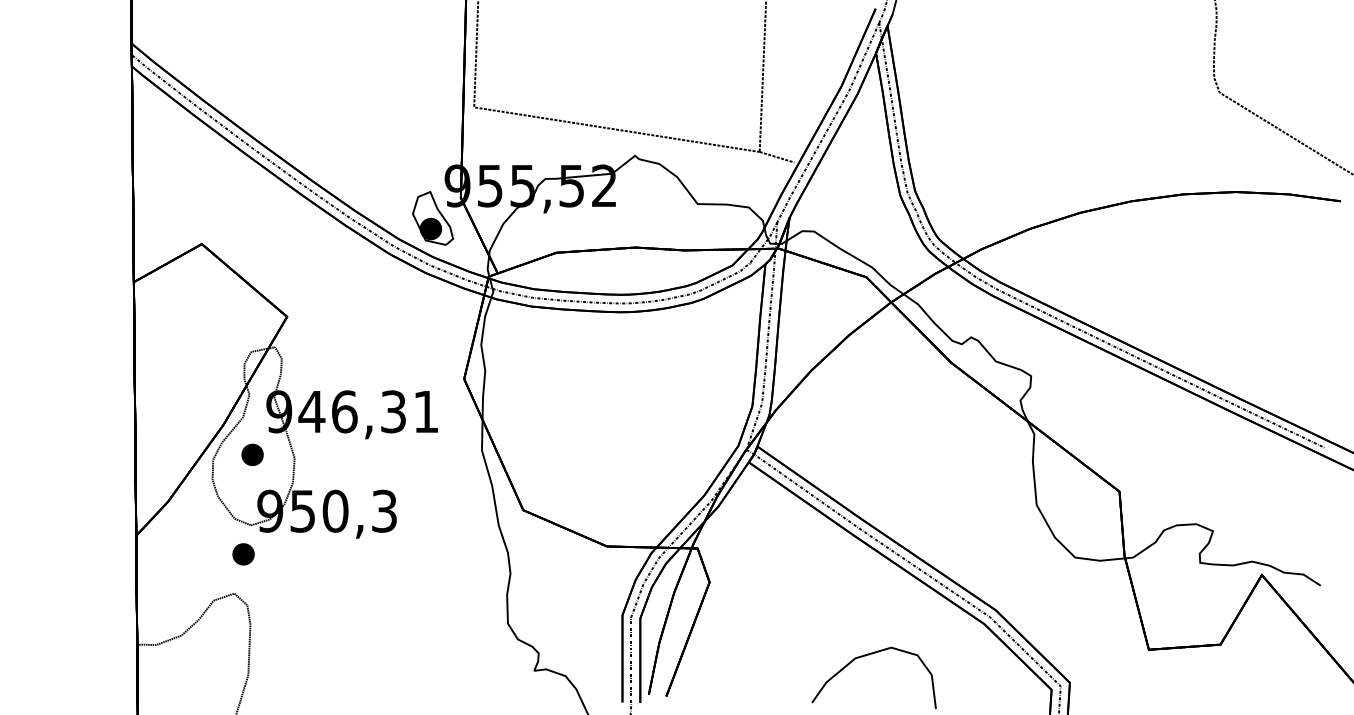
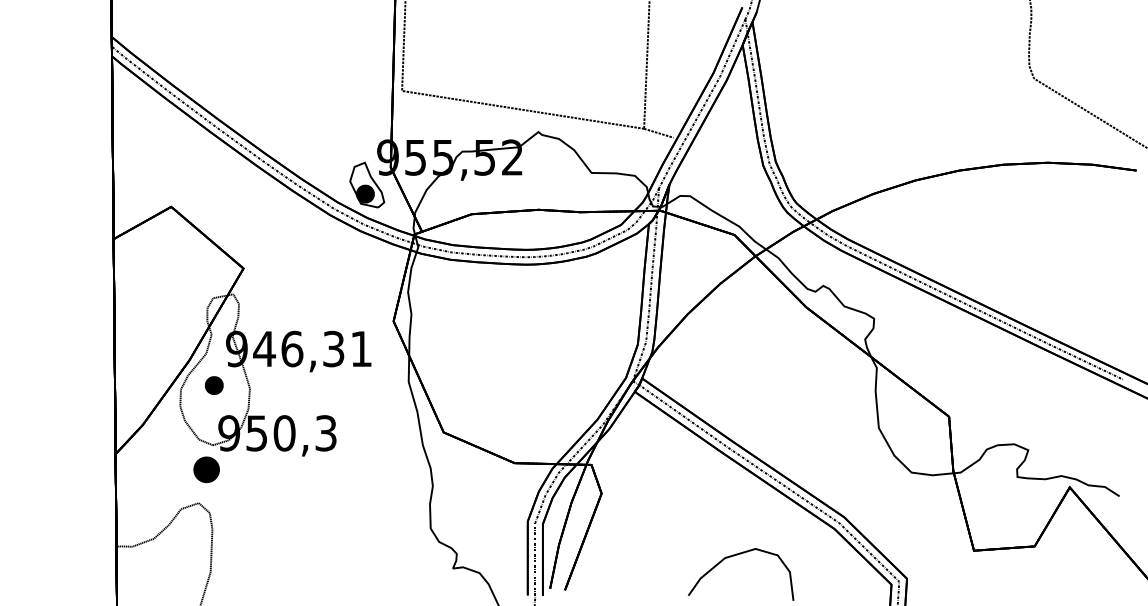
part: (243, 554) -> (206, 469), size x1.4

